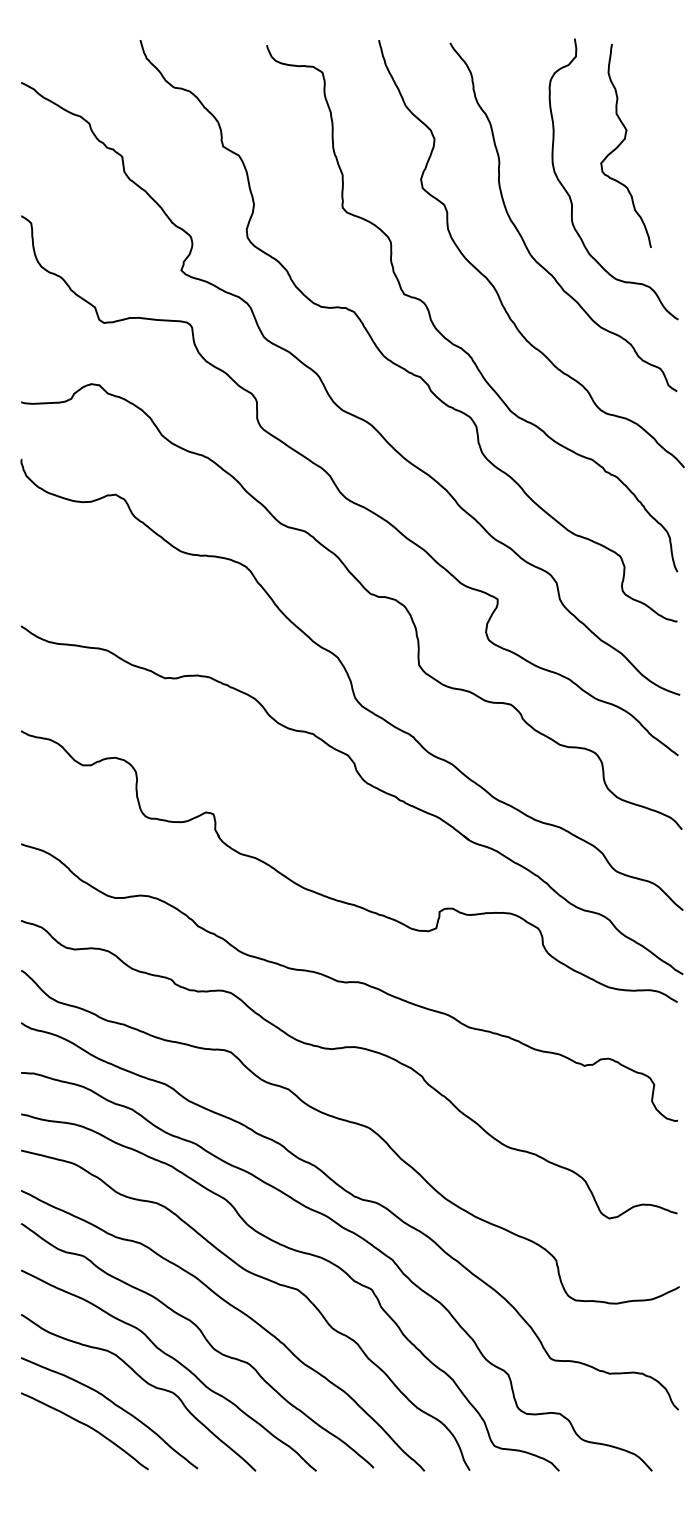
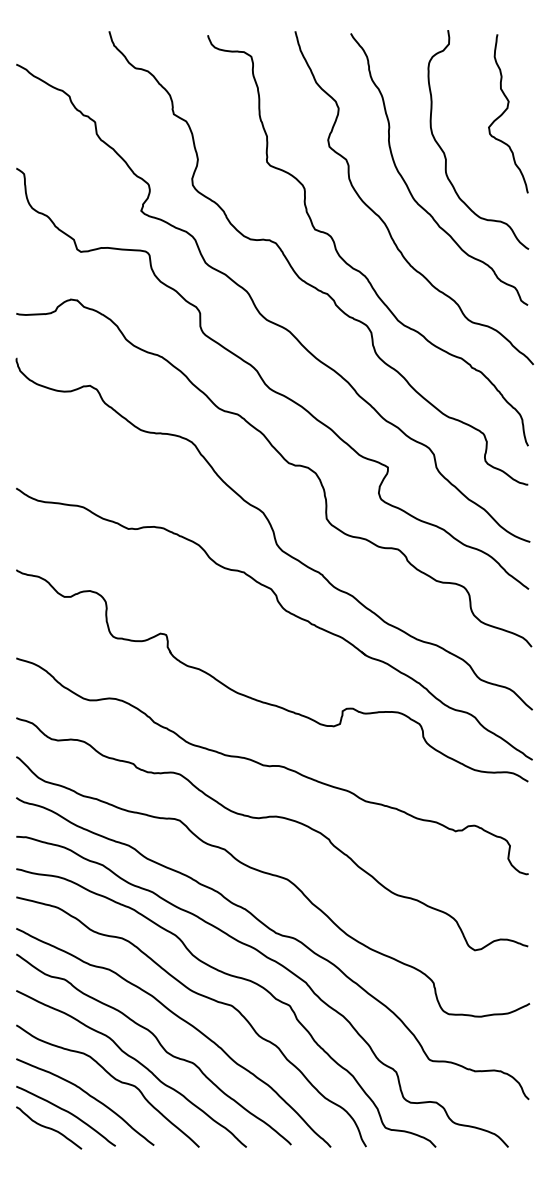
curve: (622, 143) -> (505, 111), moved
curve: (63, 1445) -> (49, 1127), added

